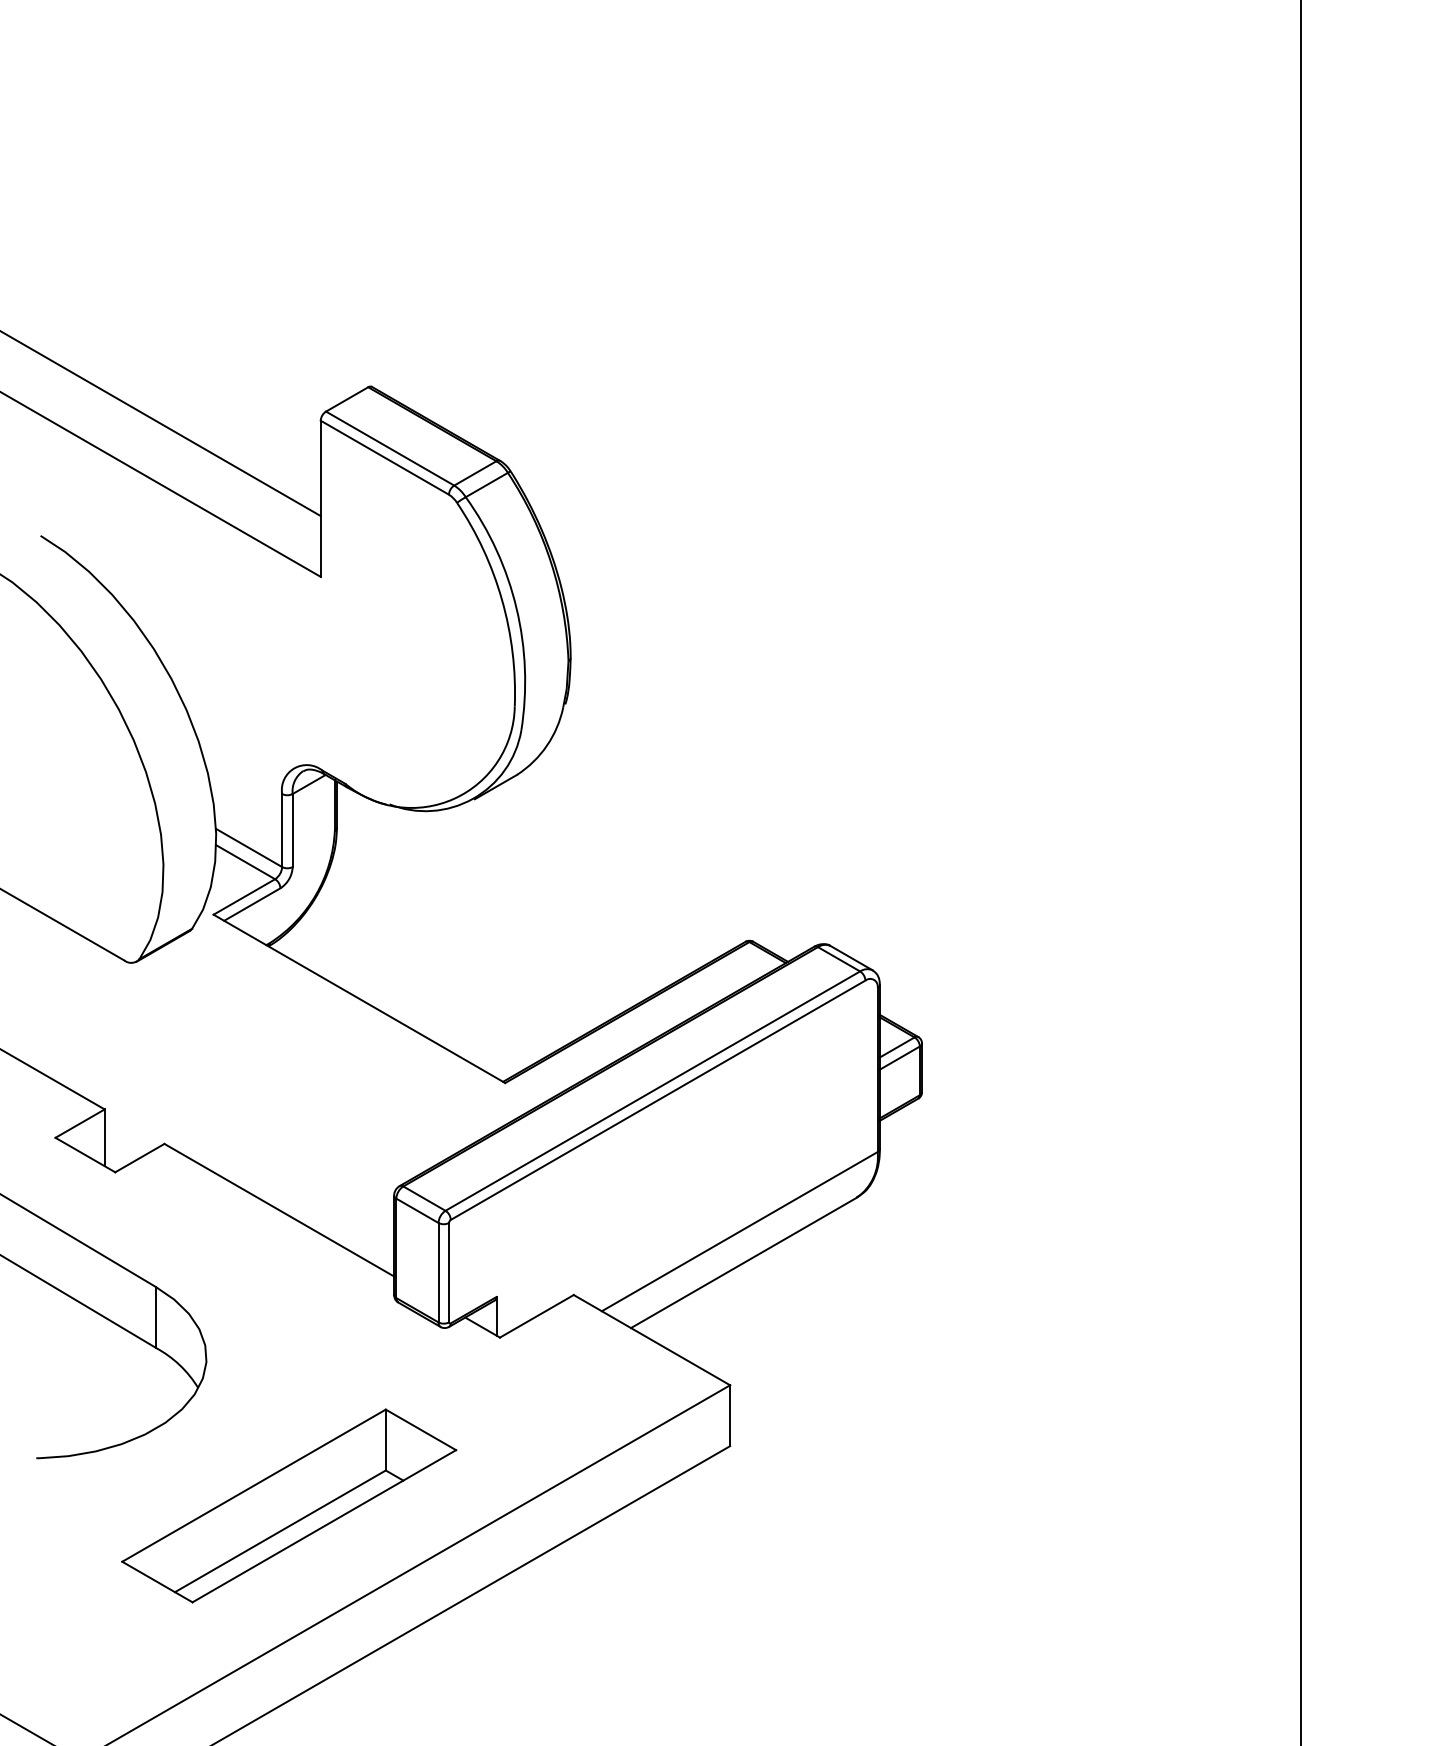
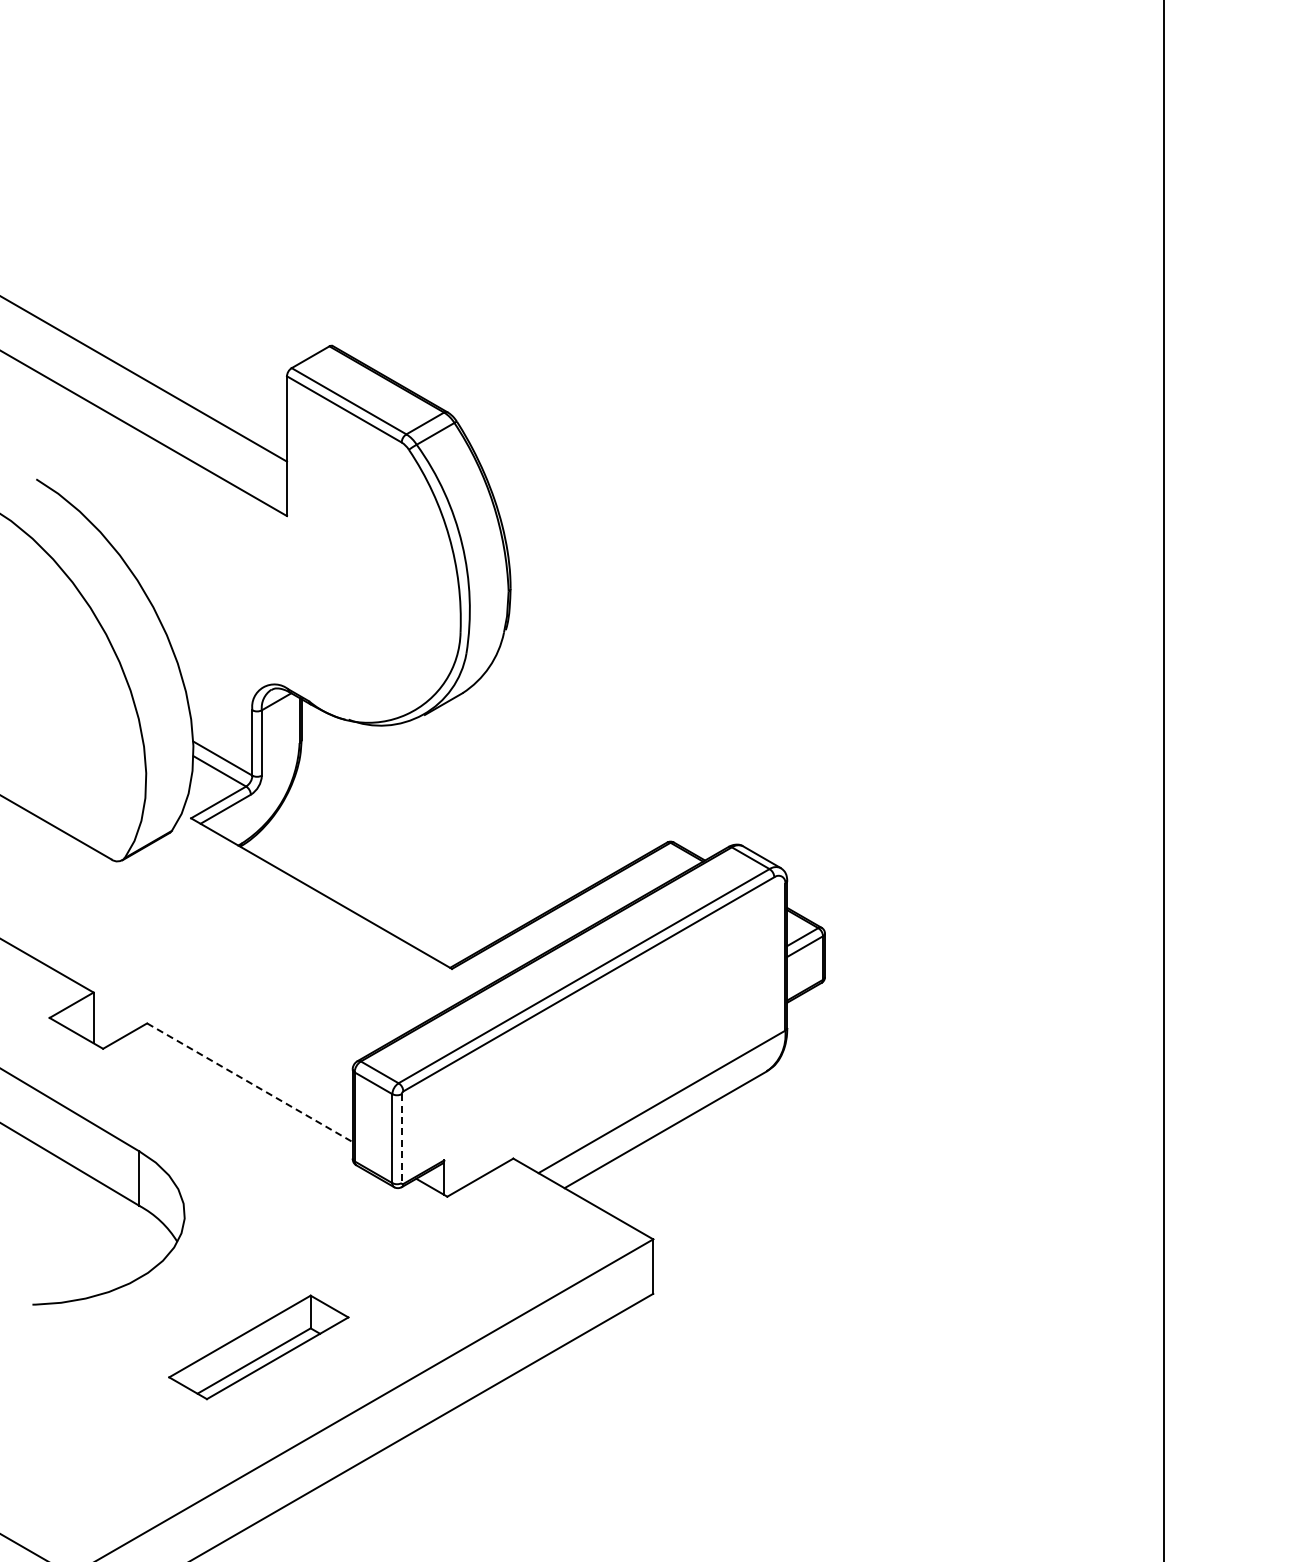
line: (278, 1209) -> (249, 1082), solid -> dashed
line: (448, 1273) -> (401, 1139), solid -> dashed
part: (288, 1506) -> (258, 1347), size x0.6

